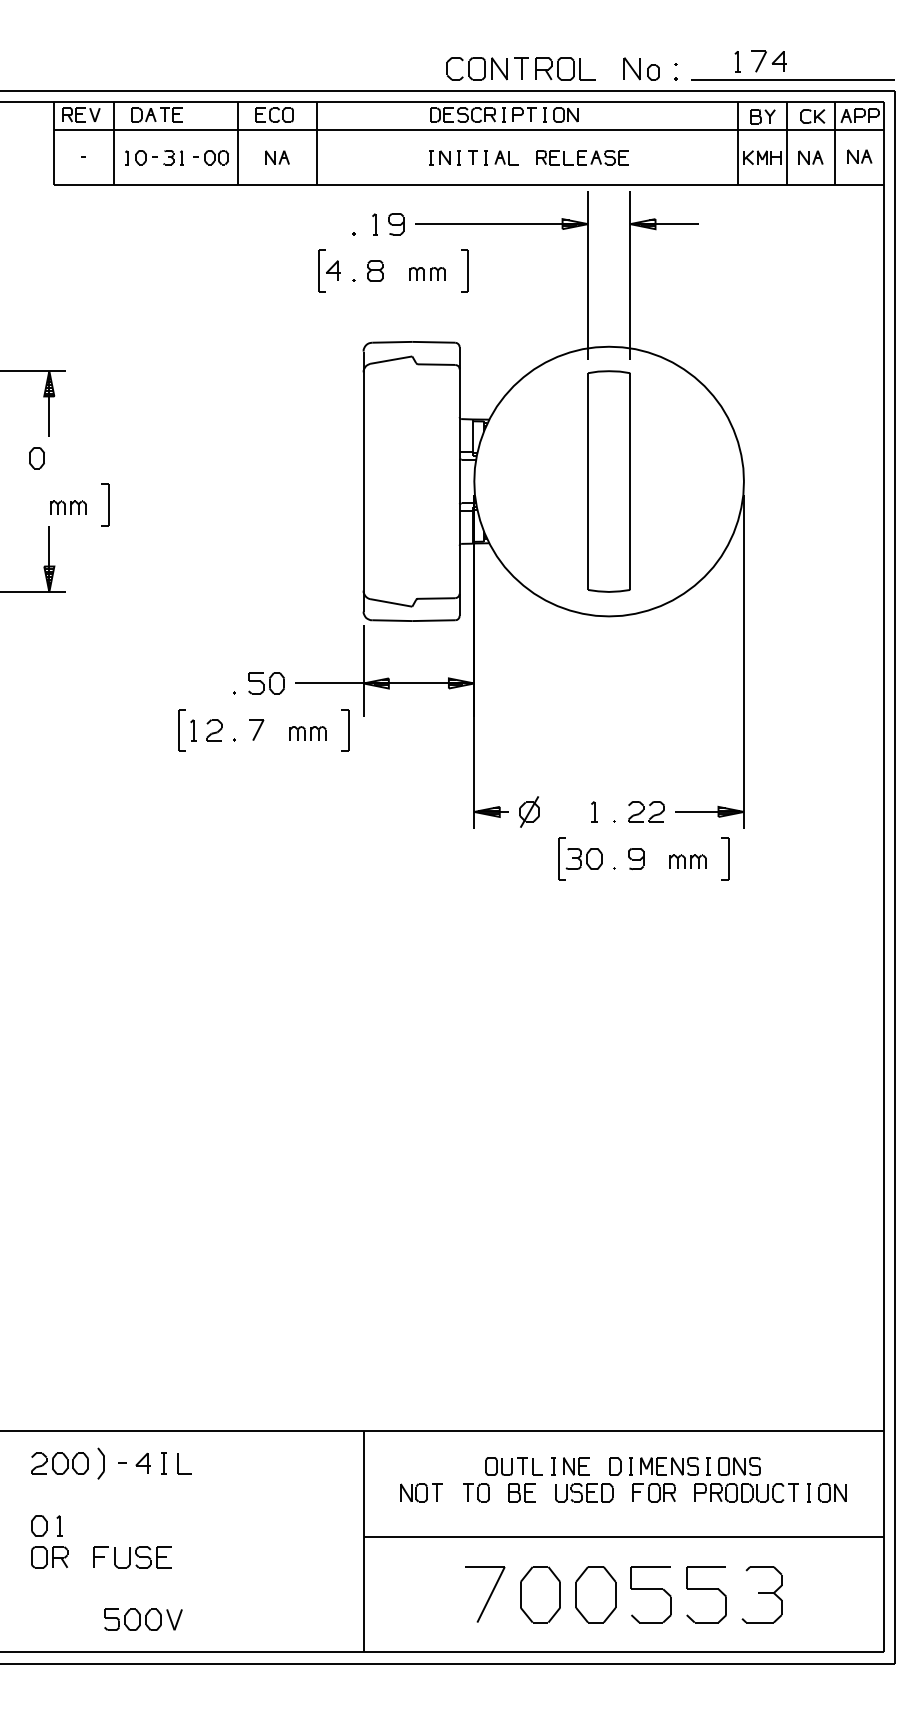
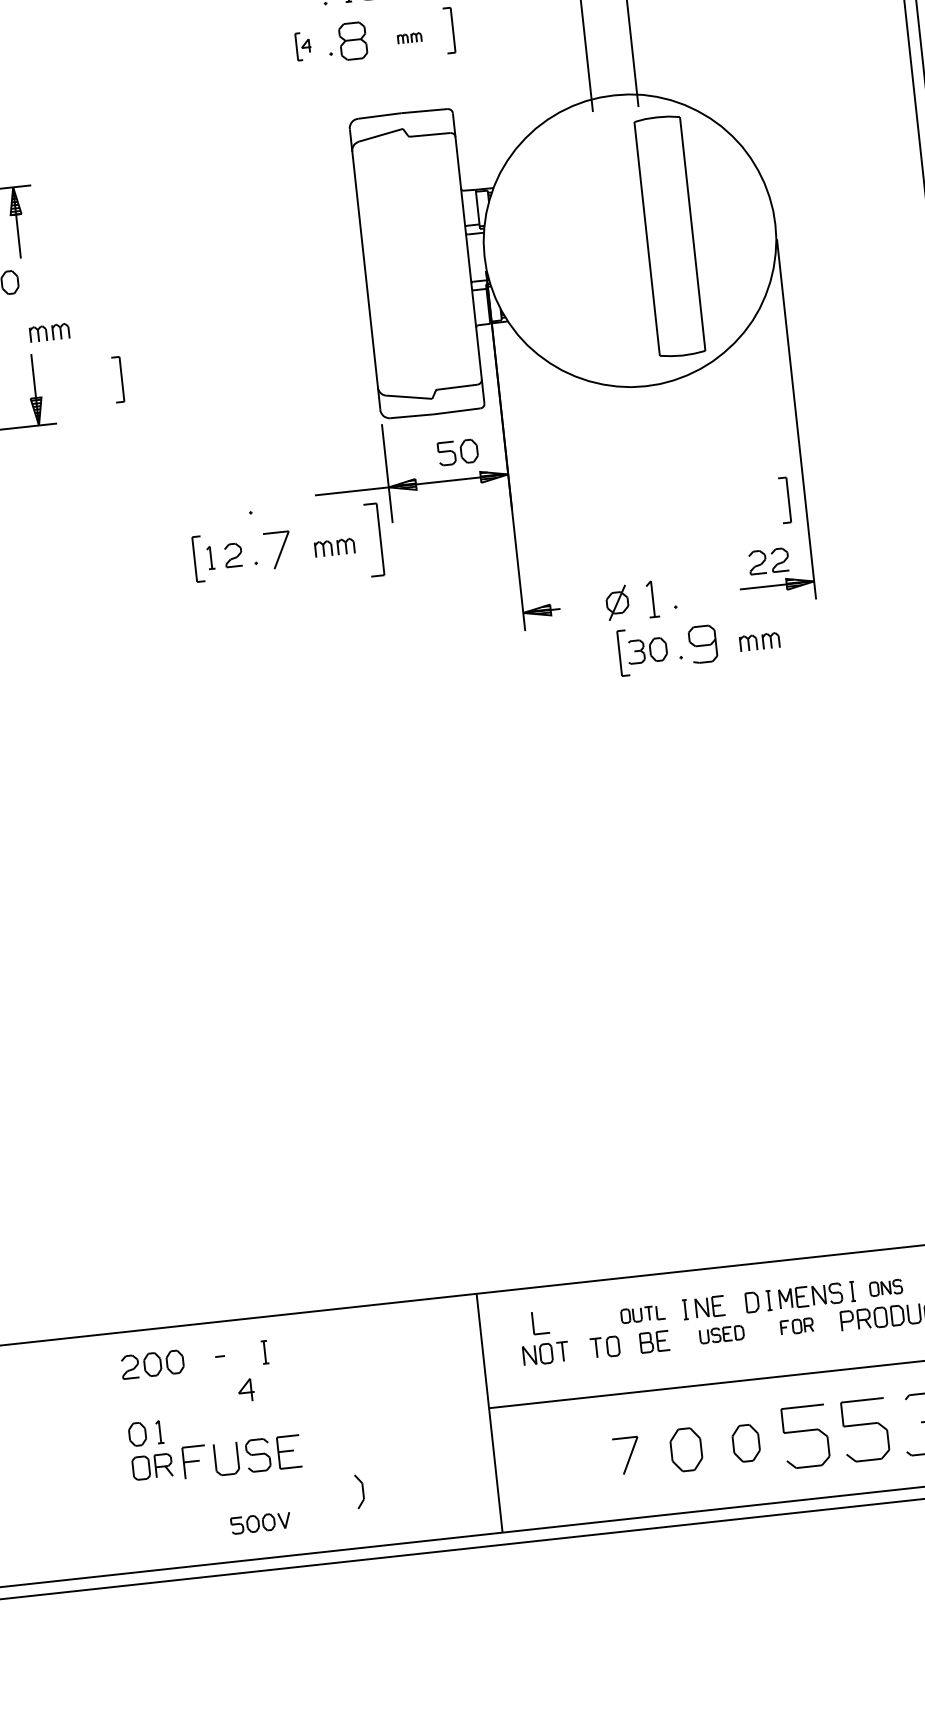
part: (329, 270) -> (303, 45), size x0.6
part: (375, 270) -> (353, 40), size x1.6
part: (427, 273) -> (409, 37), size x0.6
part: (608, 481) -> (669, 236), moved
part: (105, 504) -> (118, 379), moved
part: (266, 683) -> (458, 452), moved
part: (256, 729) -> (278, 549), size x1.6
part: (345, 730) -> (374, 540), size x1.6
part: (529, 811) -> (617, 602), moved
part: (594, 811) -> (652, 598), size x1.6
part: (646, 811) -> (768, 560), moved
part: (725, 858) -> (785, 500), moved
part: (636, 859) -> (703, 645), size x1.6
part: (142, 1462) -> (245, 1389), moved
part: (100, 1463) -> (359, 1491), moved
part: (184, 1463) -> (540, 1322), moved
part: (513, 1466) -> (642, 1314), size x0.7
part: (739, 1466) -> (886, 1288), size x0.7
part: (584, 1492) -> (721, 1334), size x0.7
part: (653, 1492) -> (796, 1326), size x0.7
part: (132, 1557) -> (241, 1457), size x1.4
part: (485, 1594) -> (627, 1455), size x0.6
part: (540, 1594) -> (686, 1449), size x0.7
part: (595, 1594) -> (745, 1442), size x0.6
part: (143, 1619) -> (261, 1522), size x0.7

